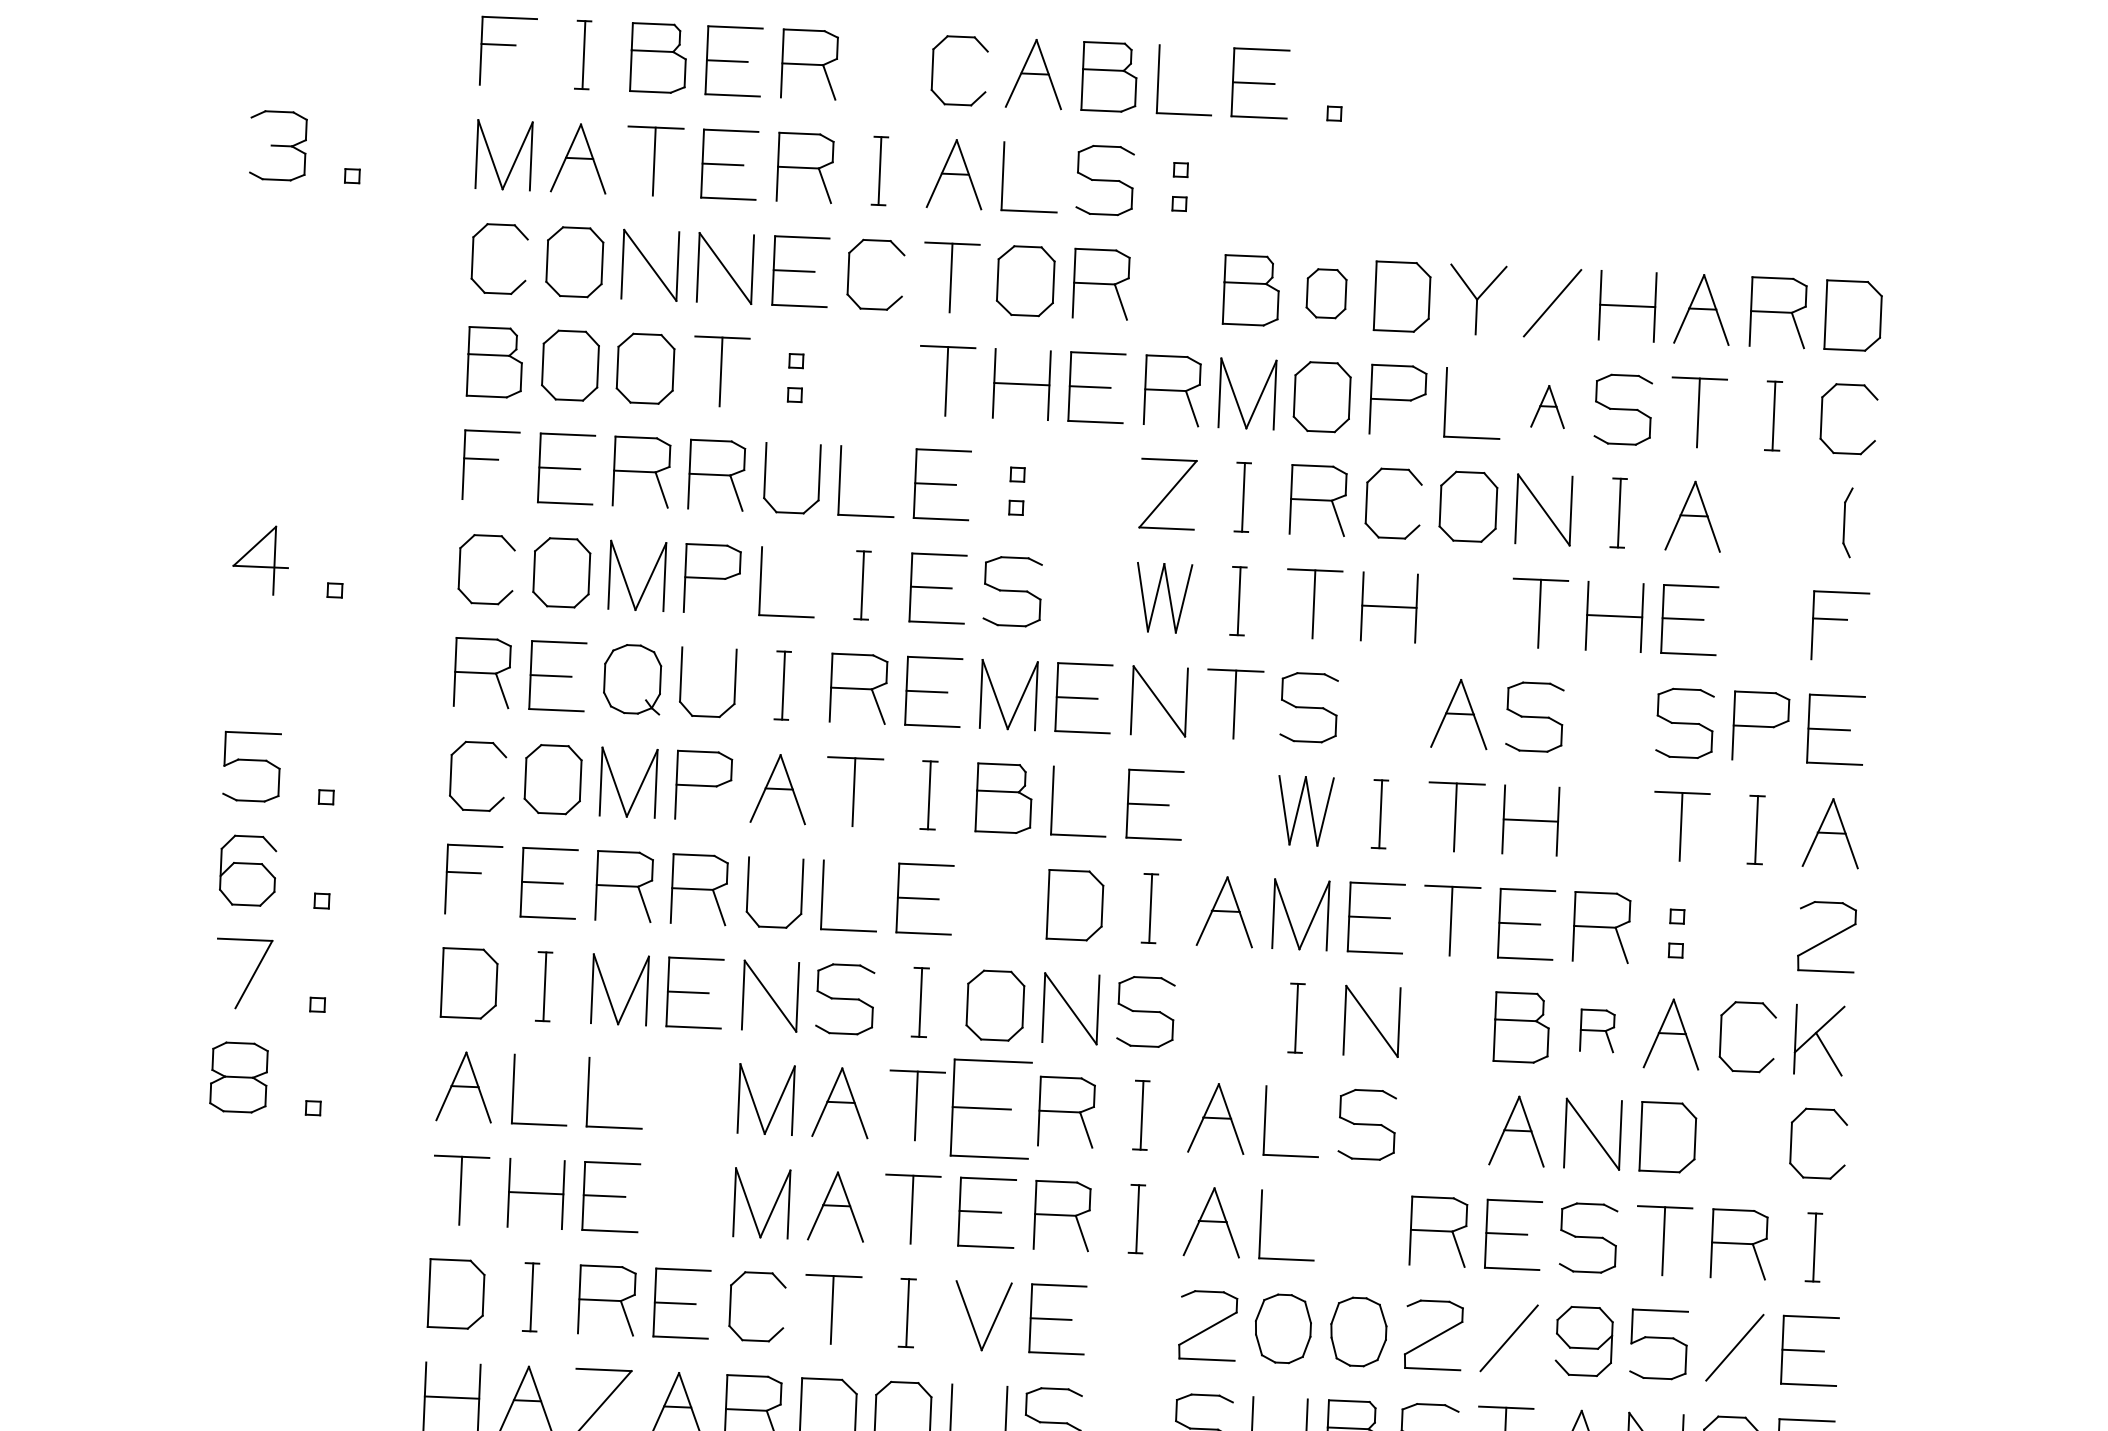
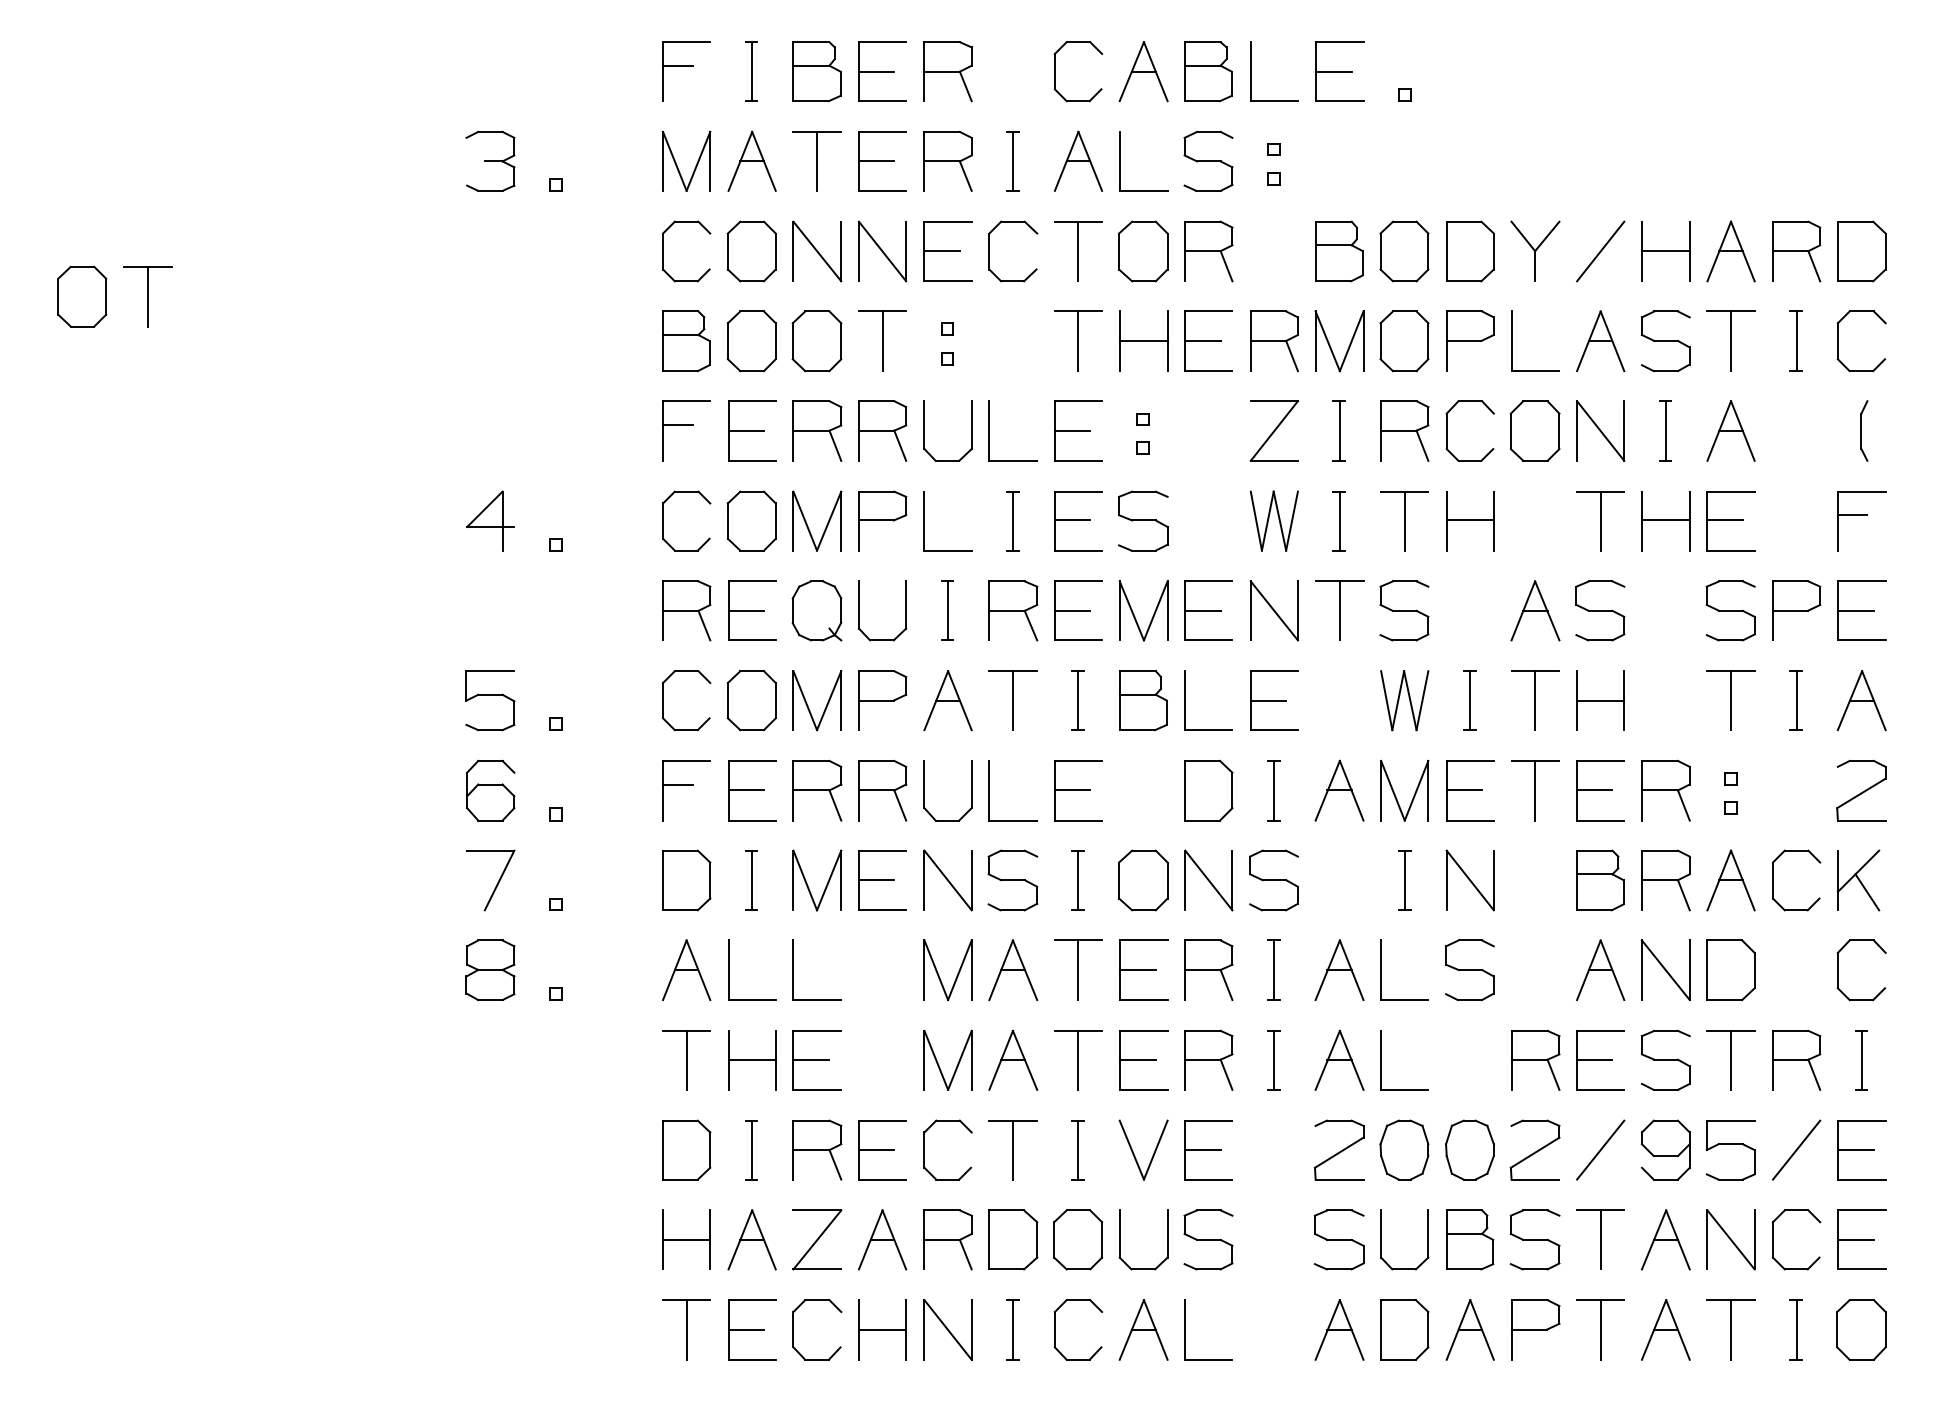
part: (1326, 293) -> (1404, 251), size x1.43
part: (1548, 406) -> (1600, 341), size x1.67
part: (1596, 1030) -> (1665, 880), size x1.67
part: (991, 1108) -> (1143, 969), size x0.71

